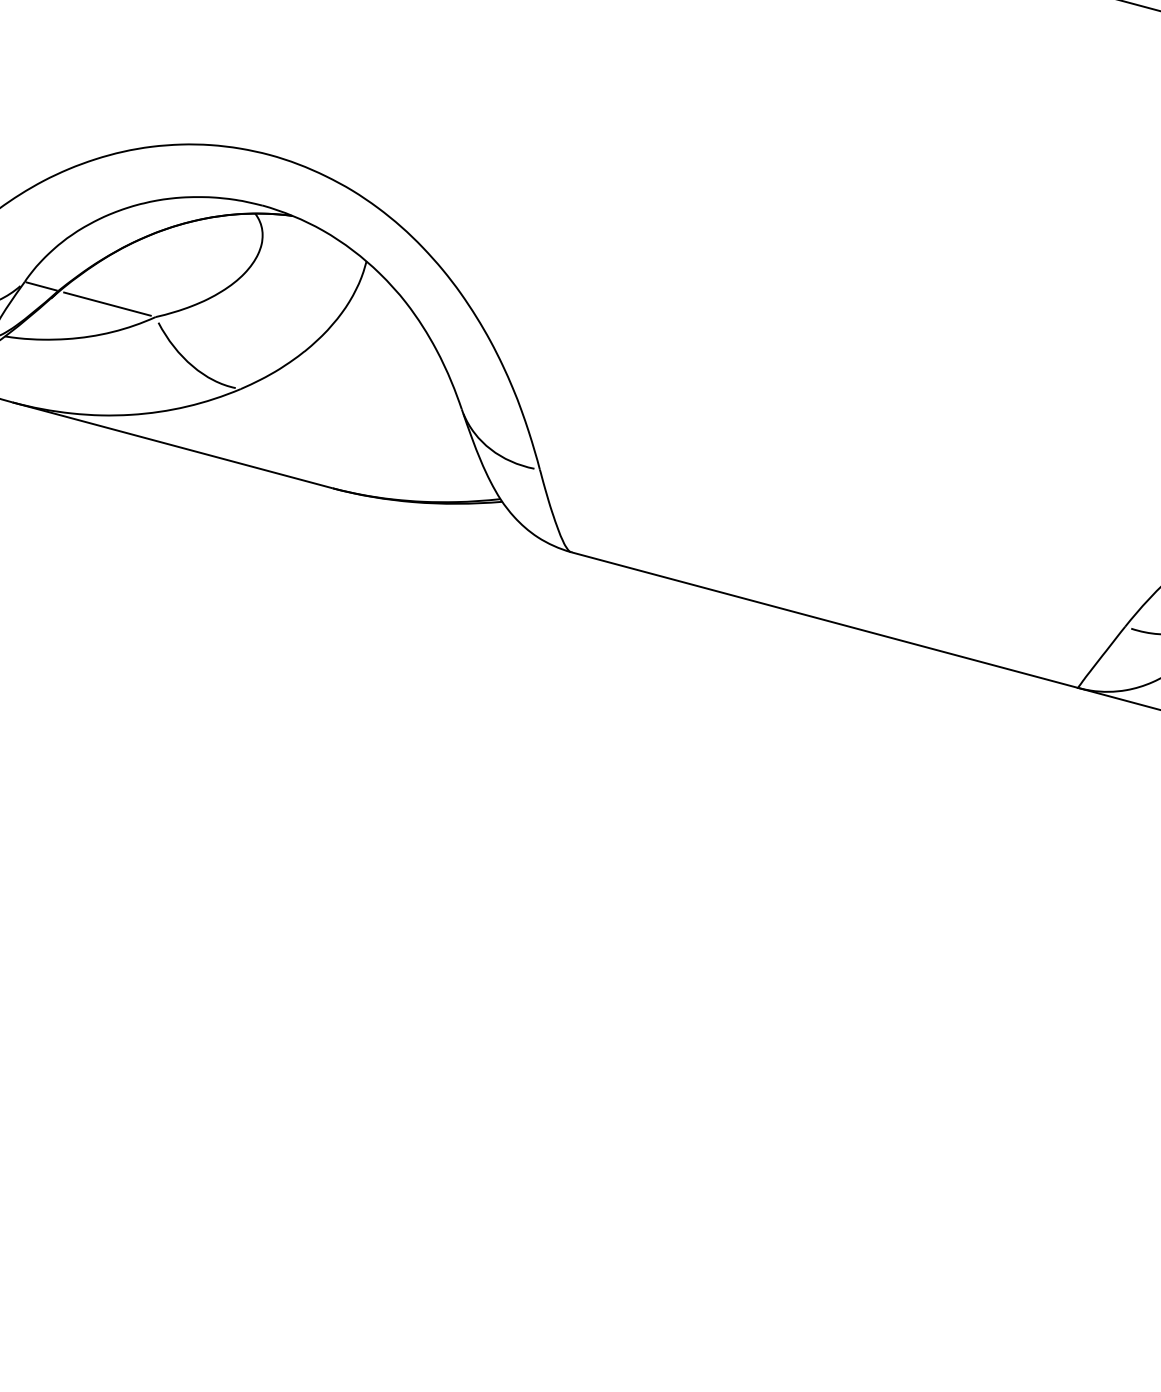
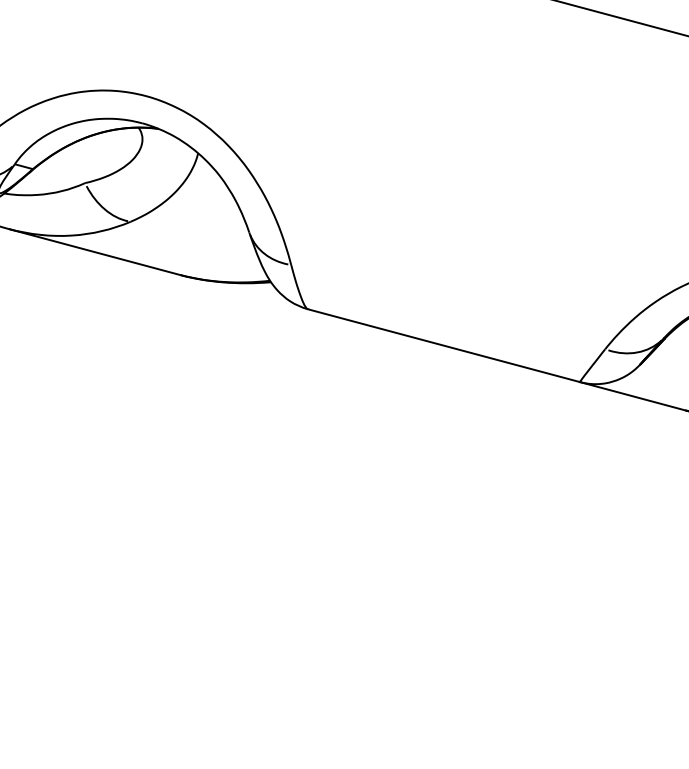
line: (107, 302) -> (59, 175), removed

